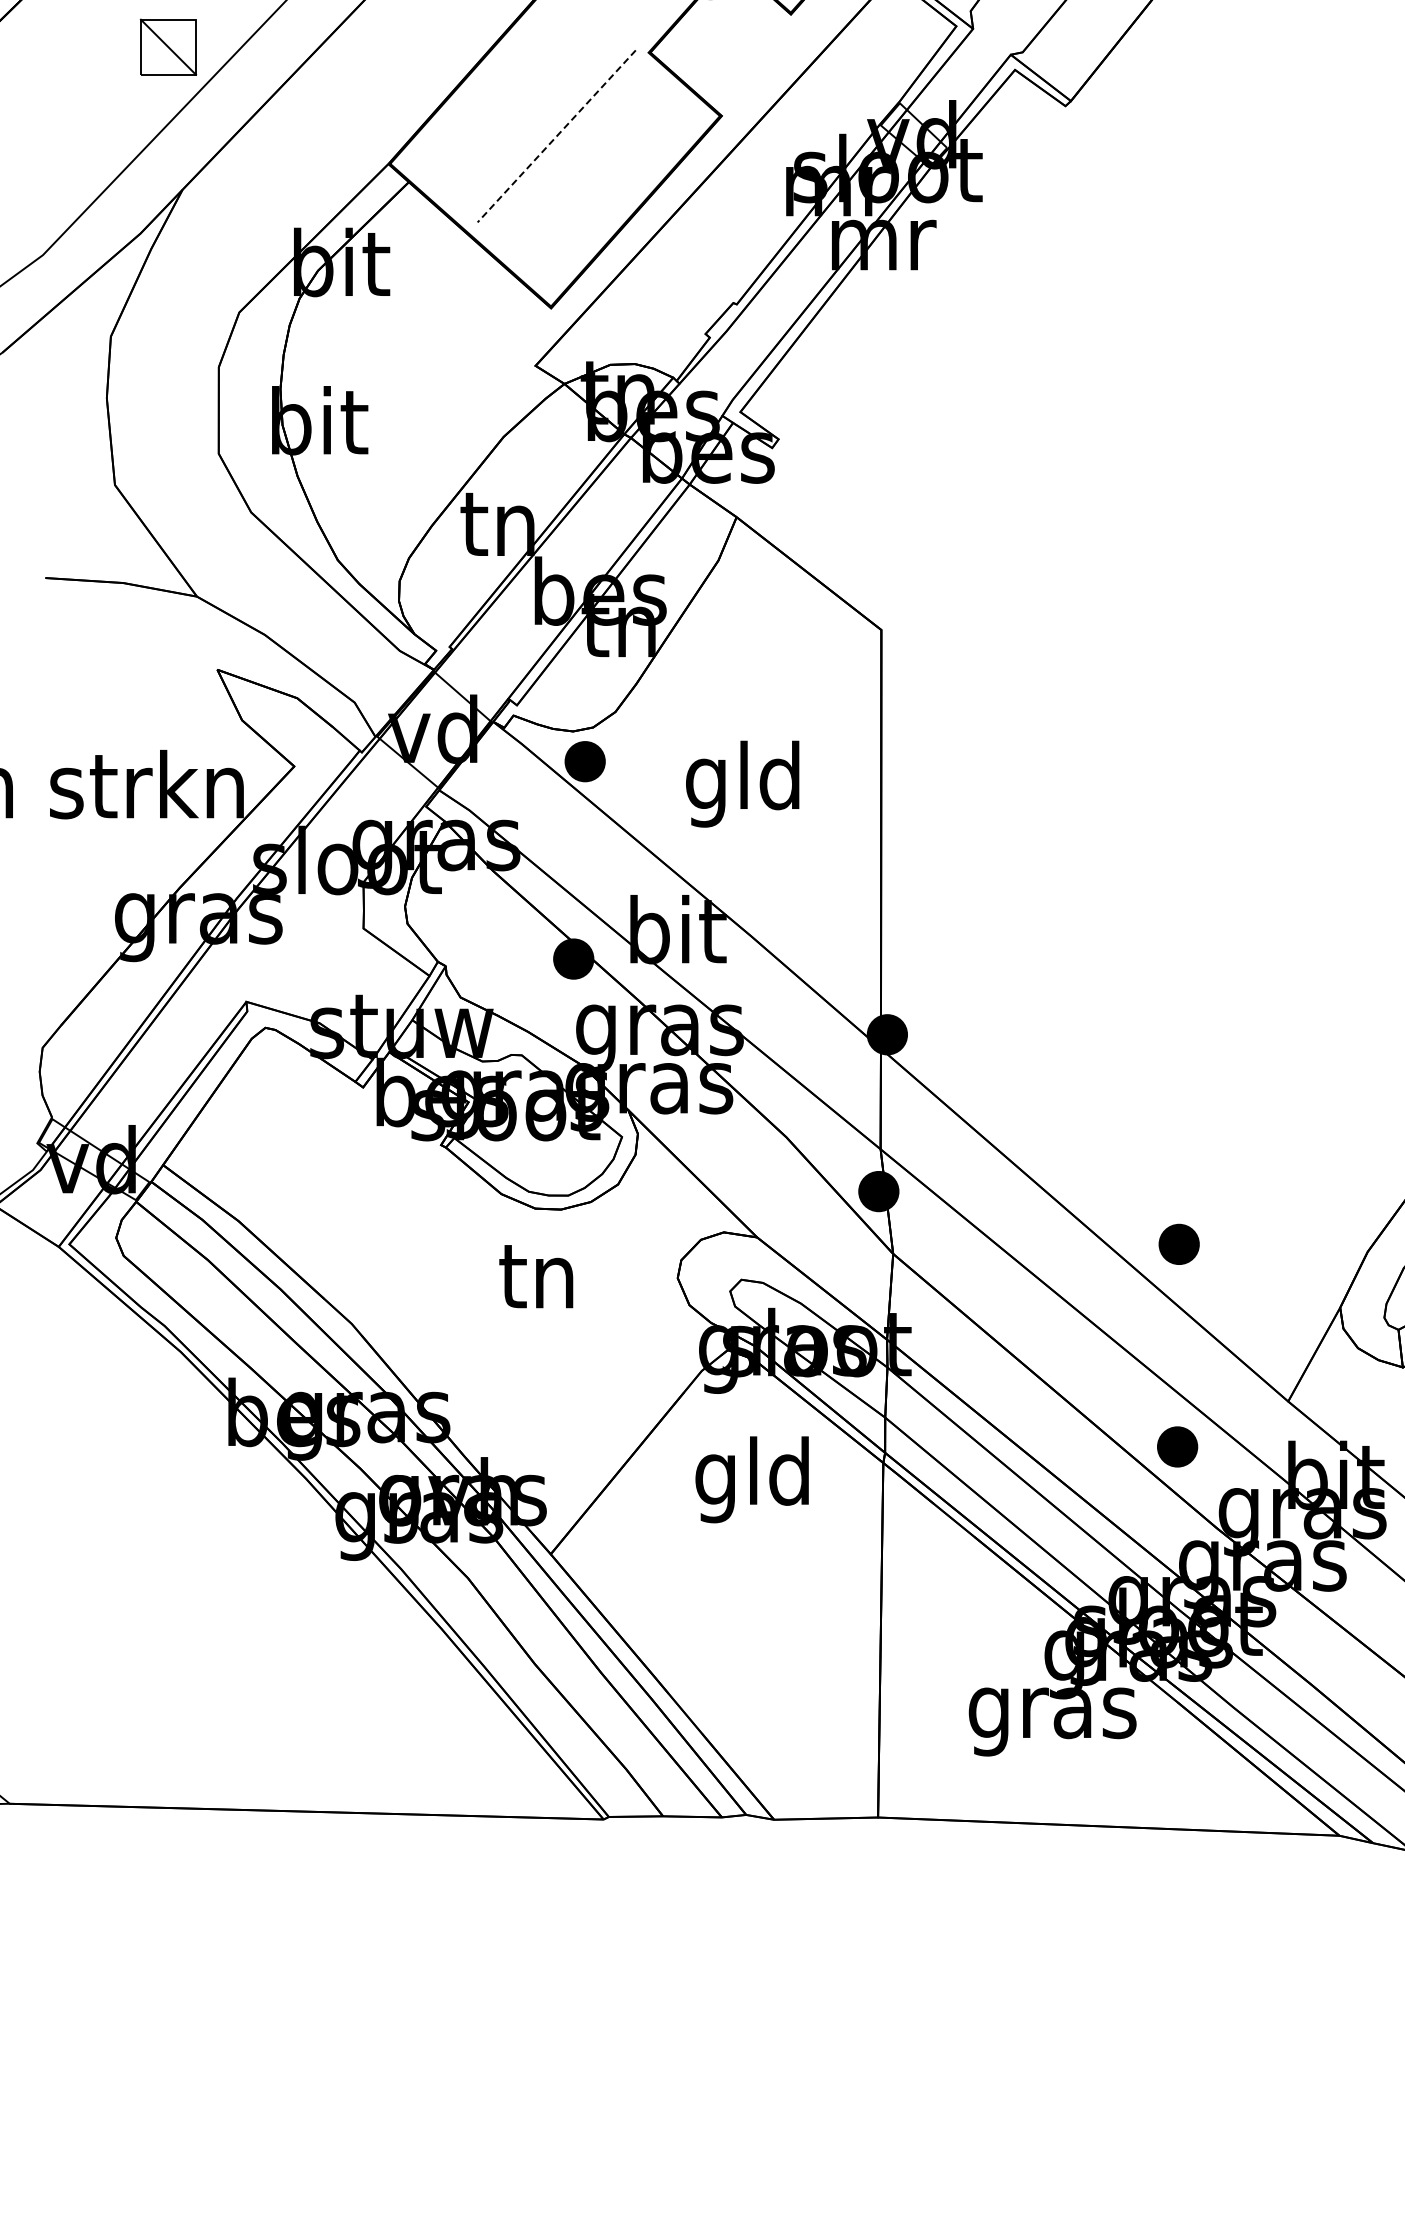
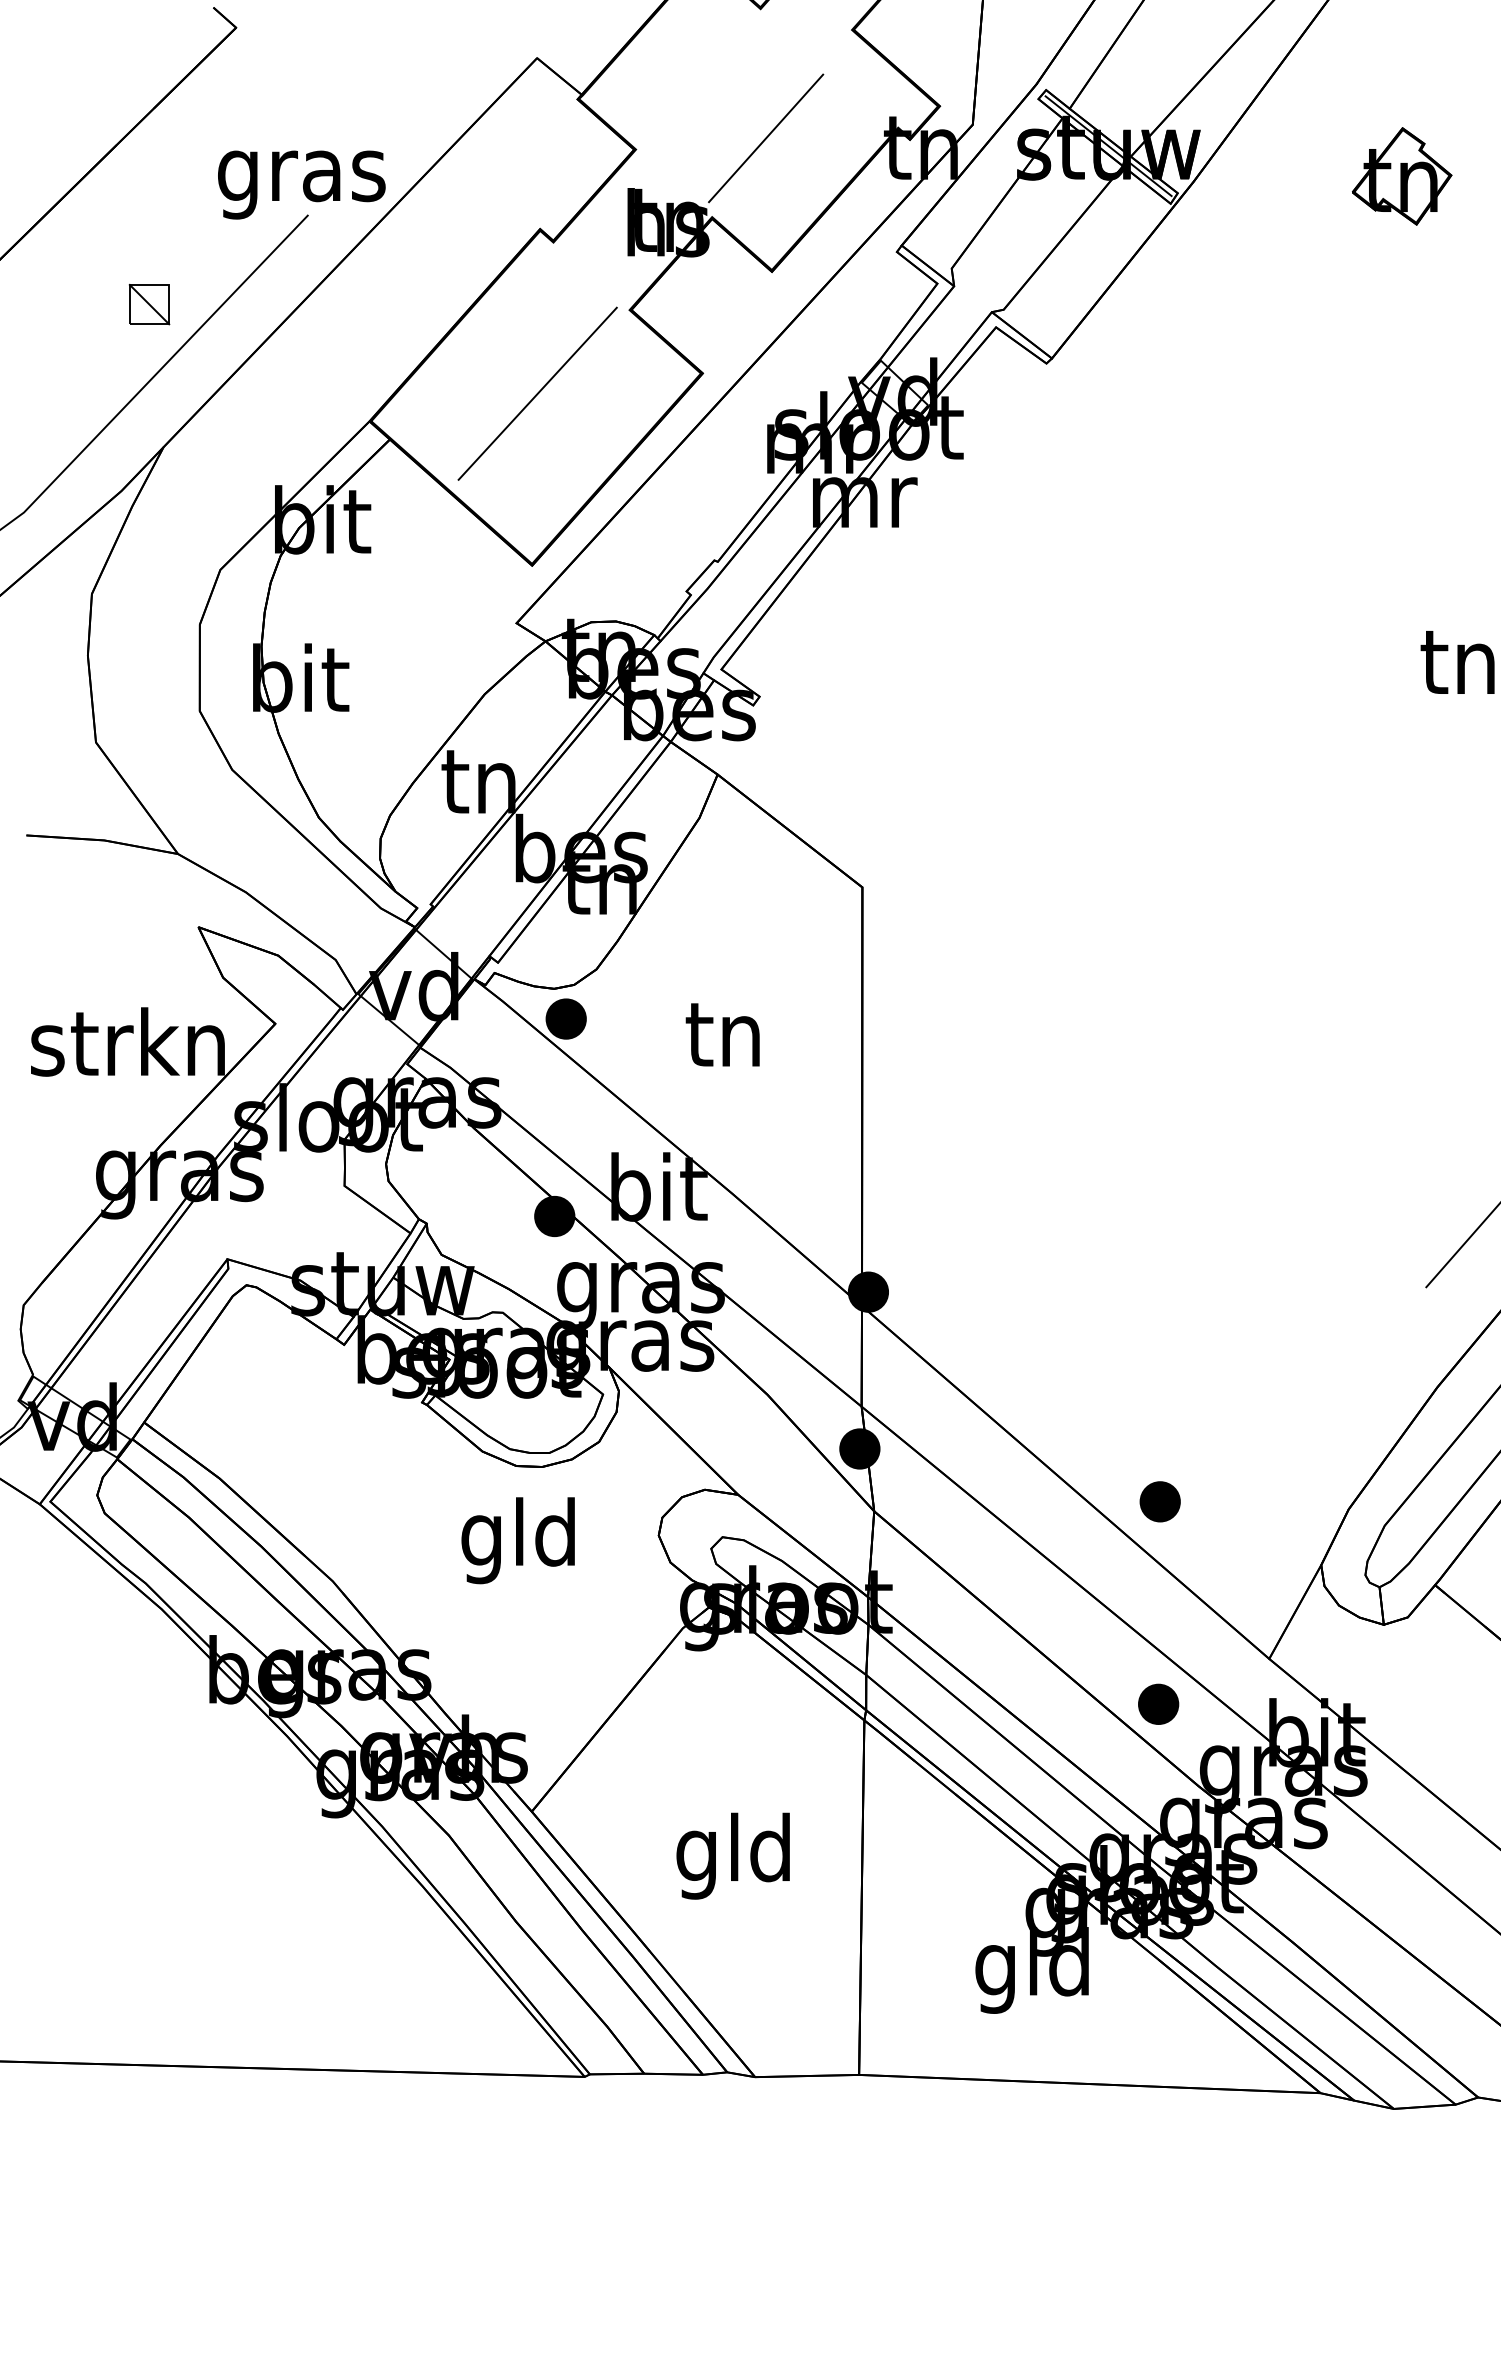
part: (168, 47) -> (149, 304), size x0.71
line: (556, 136) -> (537, 393), dashed -> solid
text: (742, 784) -> (723, 1041), gld -> tn
text: (536, 1283) -> (517, 1540), tn -> gld
text: (751, 1479) -> (732, 1855), moved
text: (1052, 1713) -> (1033, 1970), gras -> gld

